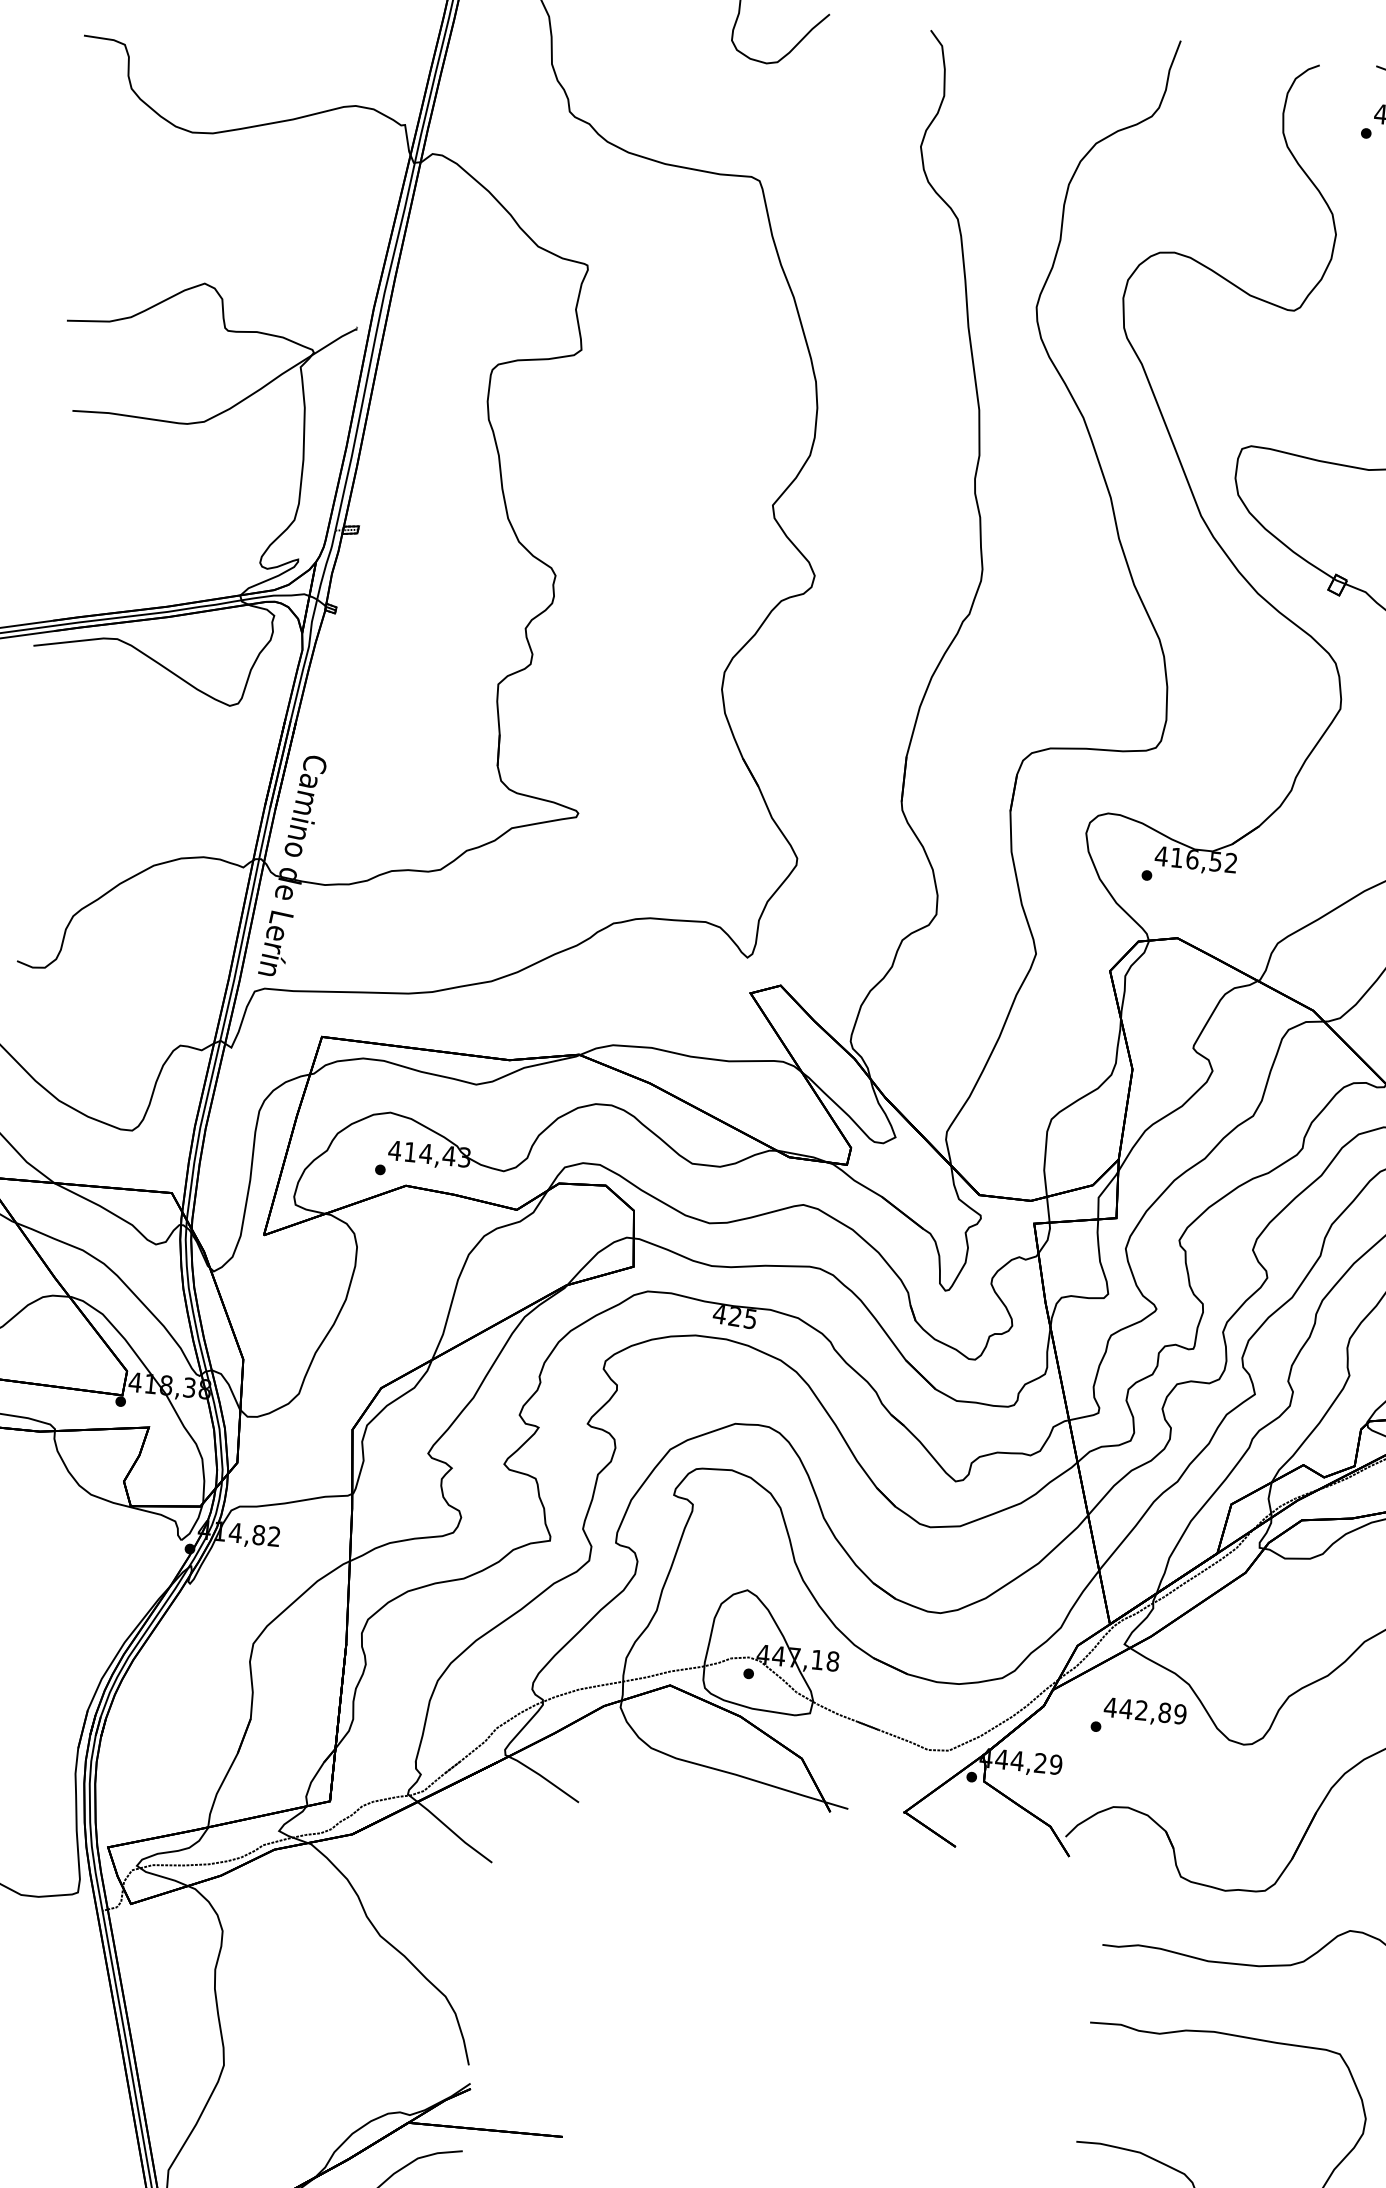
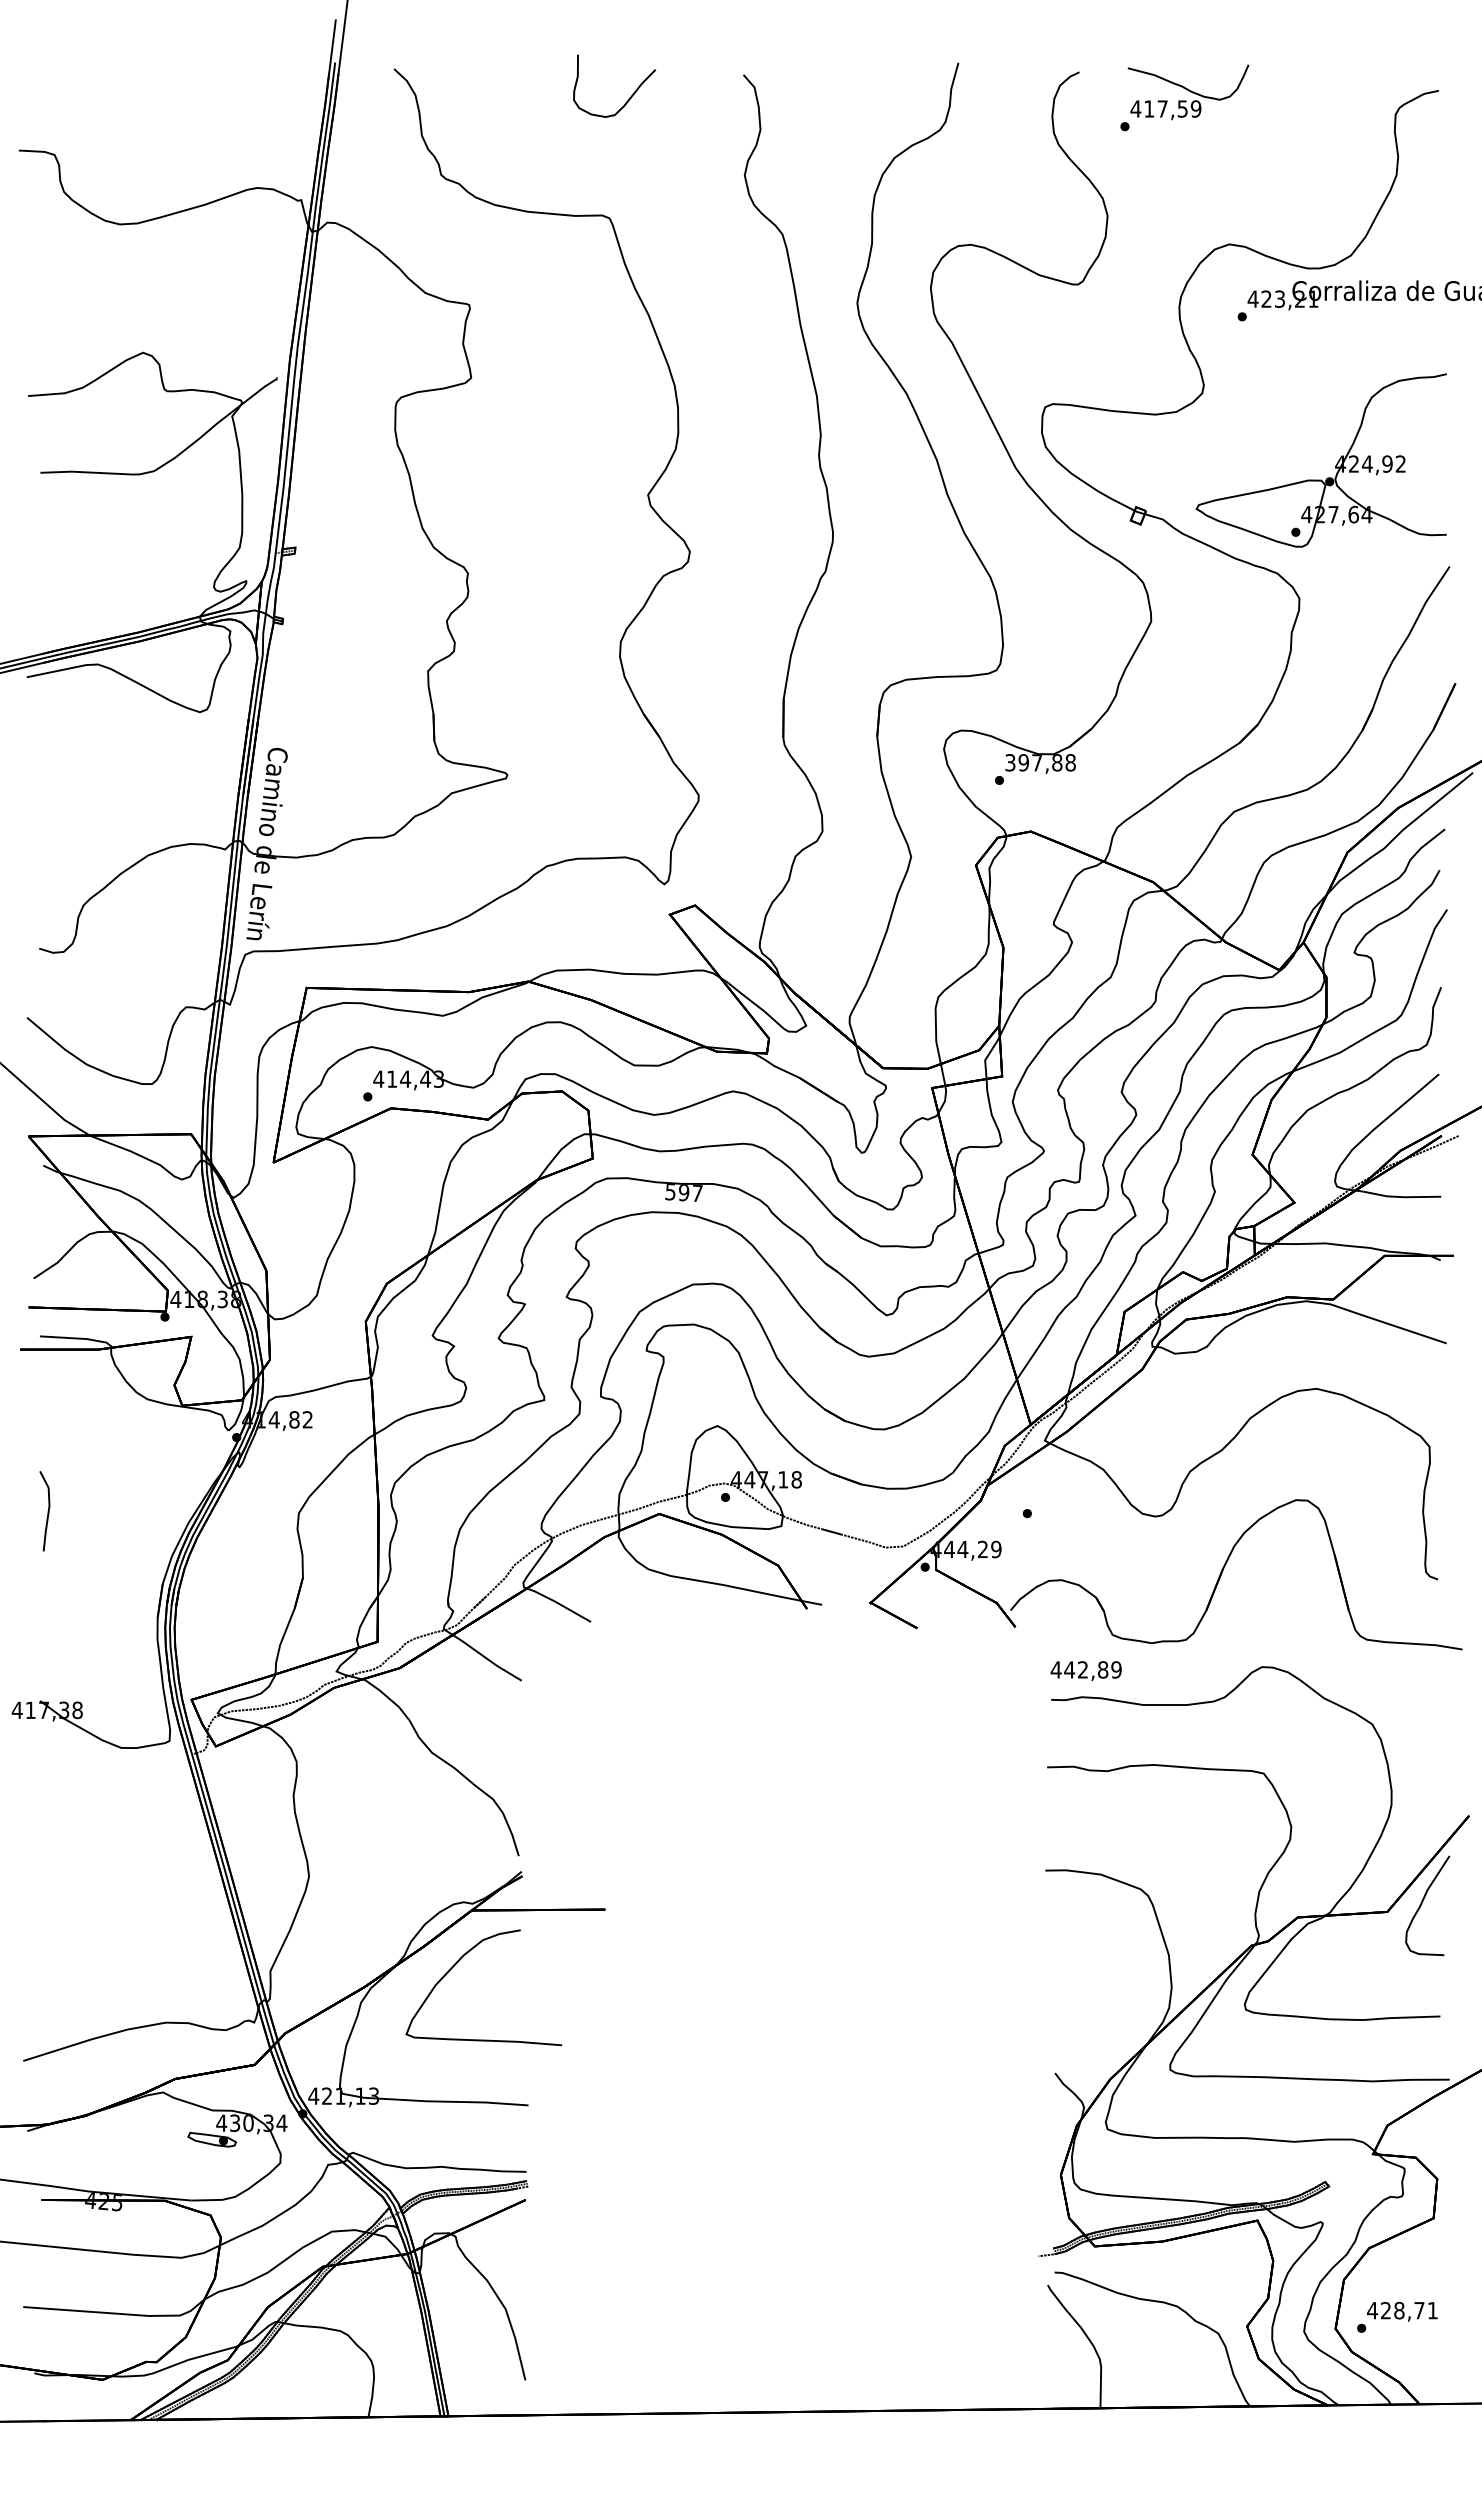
text: (1195, 859) -> (1039, 762), 416,52 -> 397,88
text: (734, 1317) -> (683, 1193), 425 -> 597
text: (1144, 1712) -> (1085, 1671), moved

